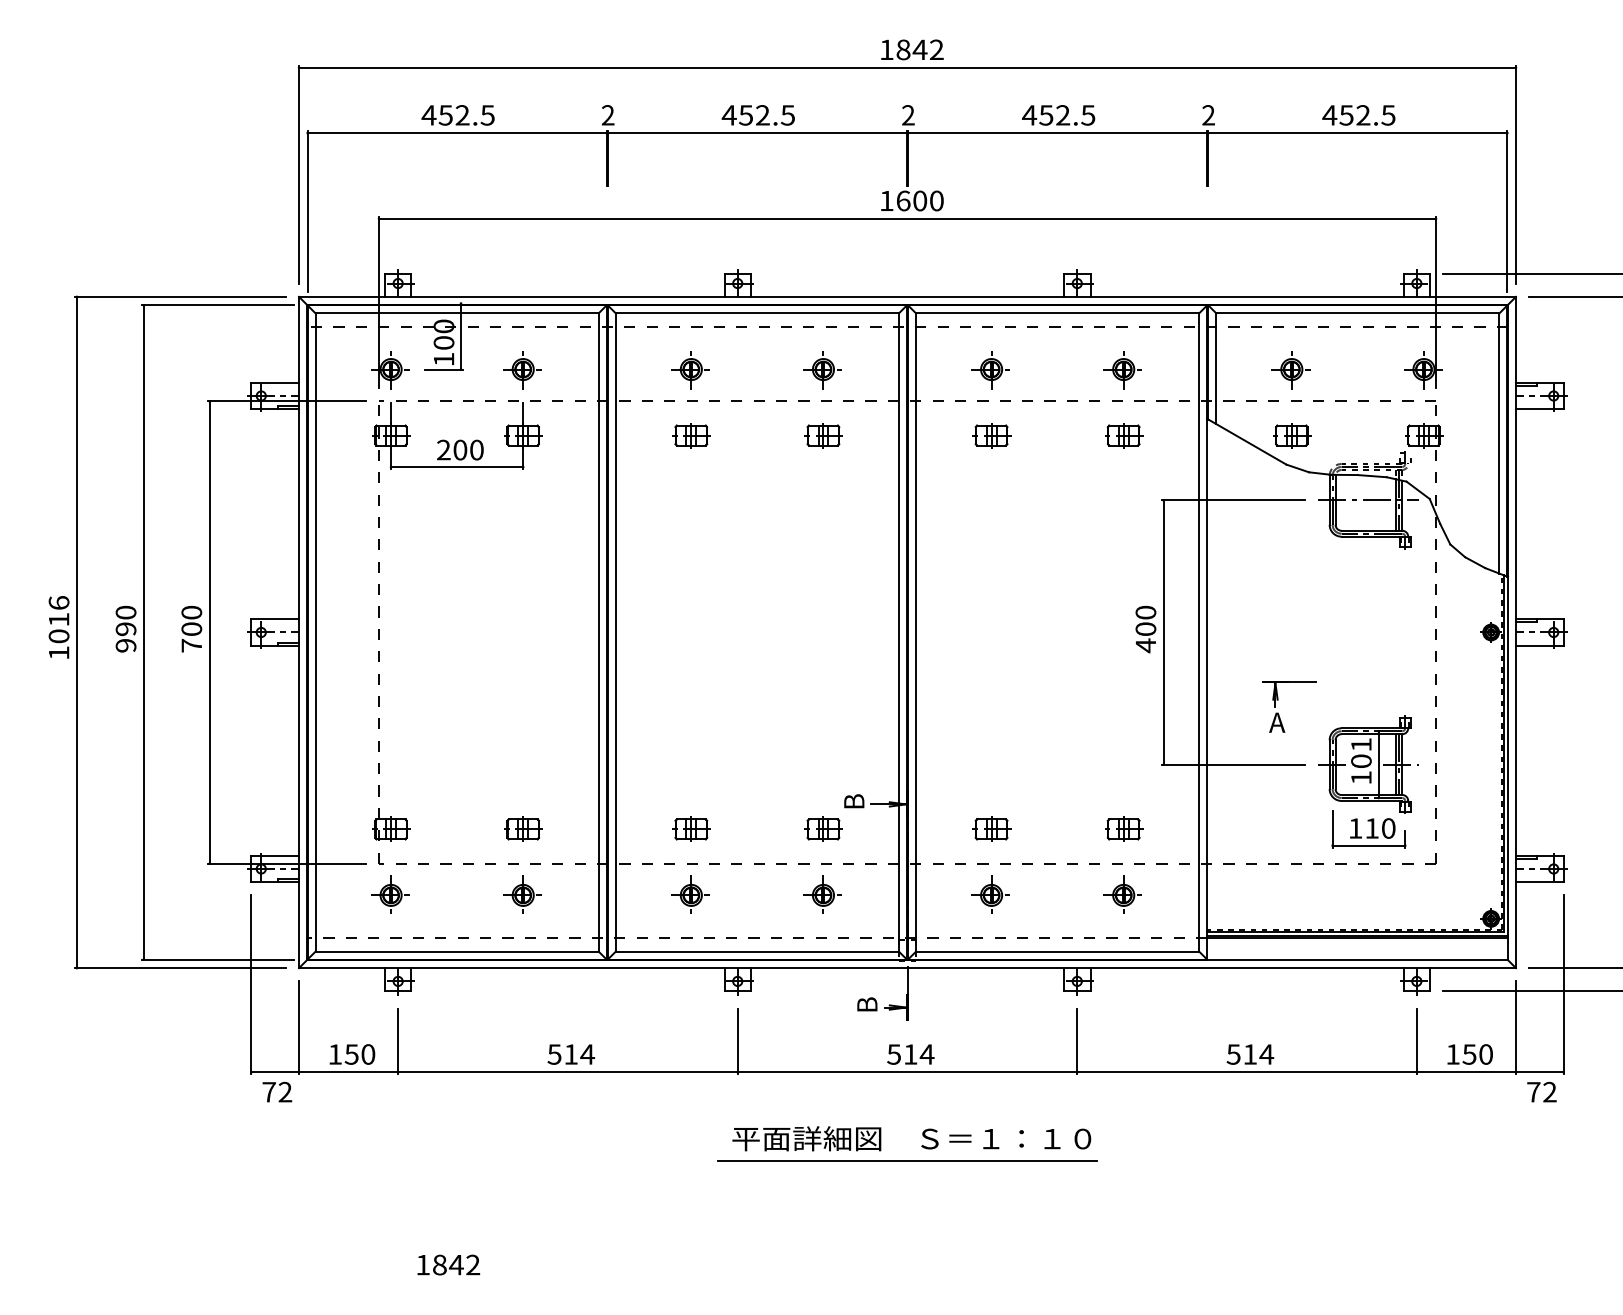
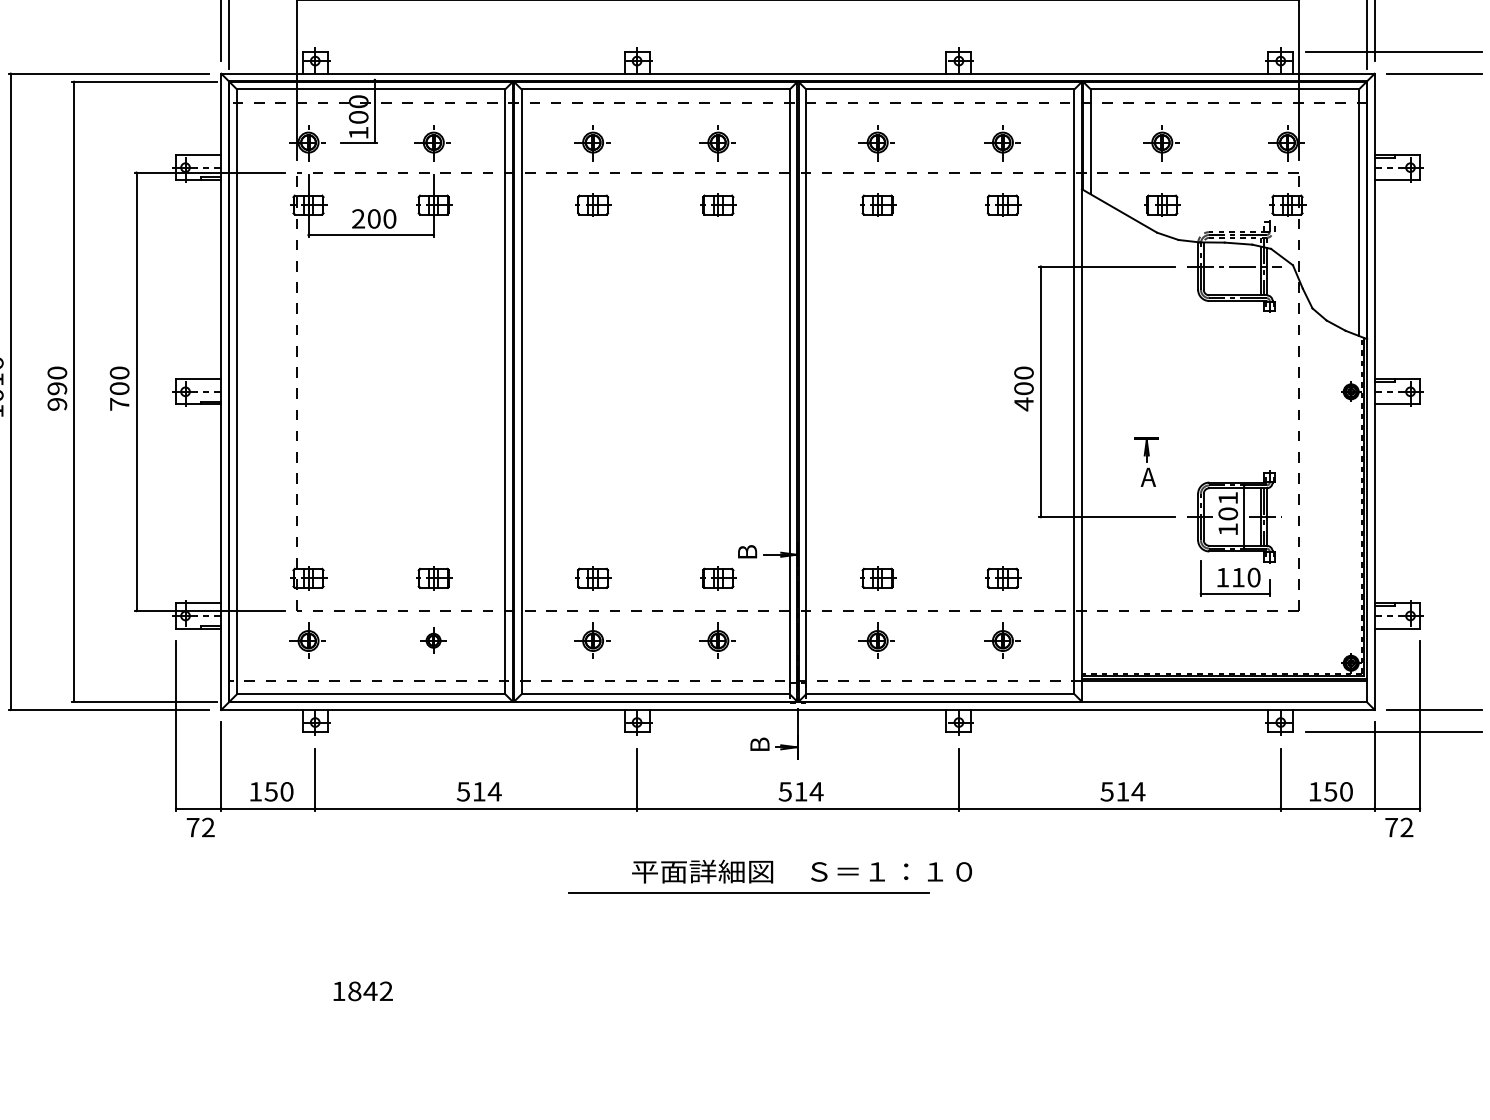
line: (1302, 681) -> (1172, 438), removed
part: (522, 894) -> (433, 640), size x0.7
line: (907, 1160) -> (748, 892), moved

